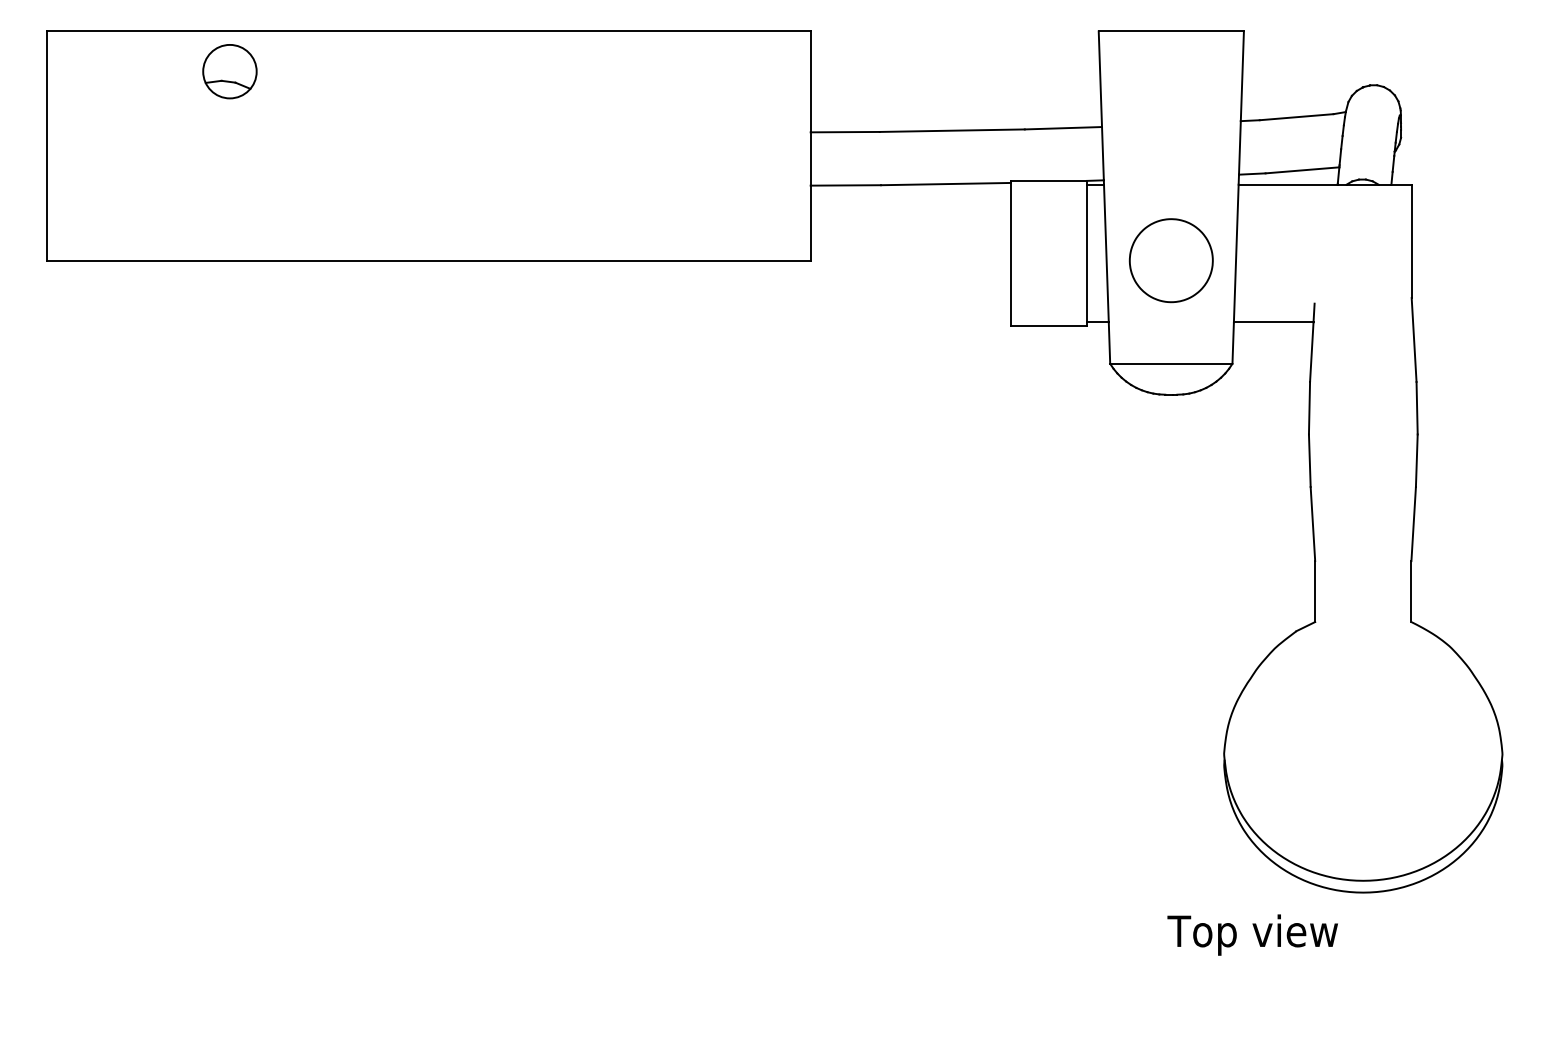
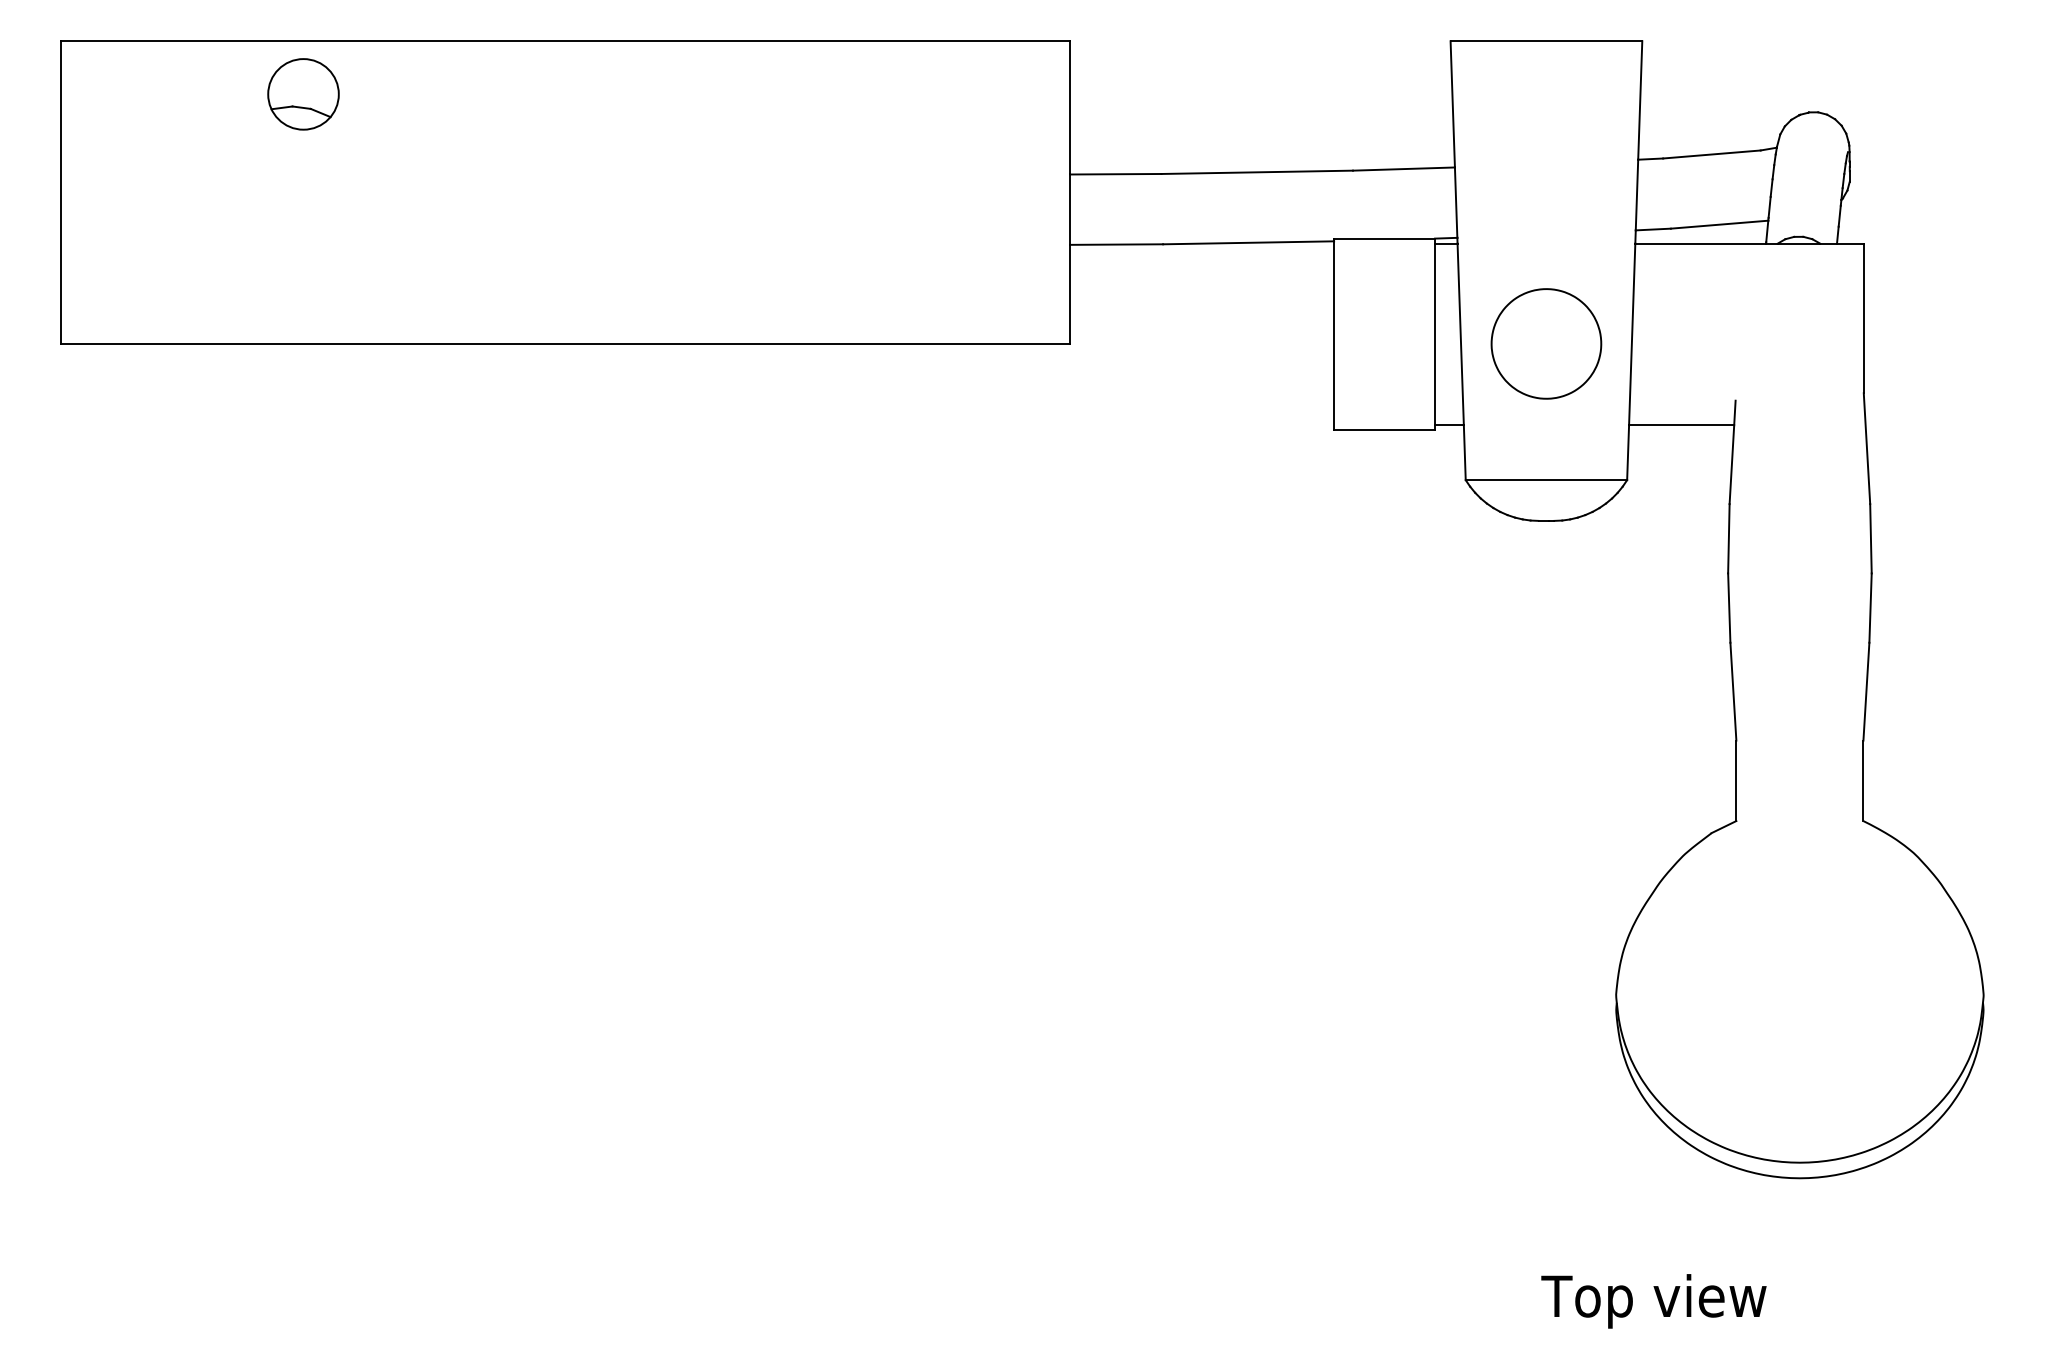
text: (1252, 935) -> (1653, 1301), moved

